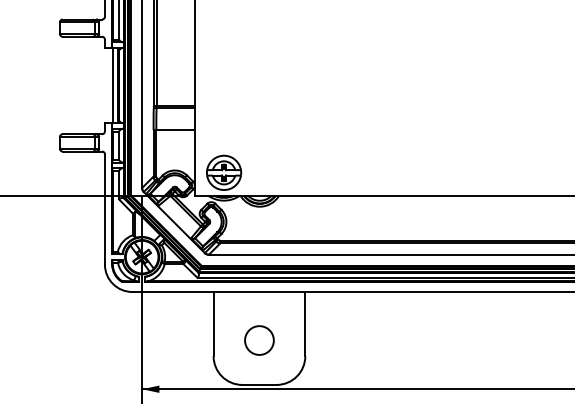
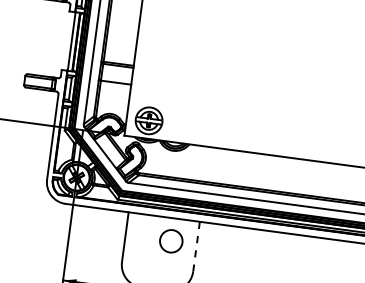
line: (305, 324) -> (196, 247), solid -> dashed
circle: (259, 340) -> (171, 241), moved

